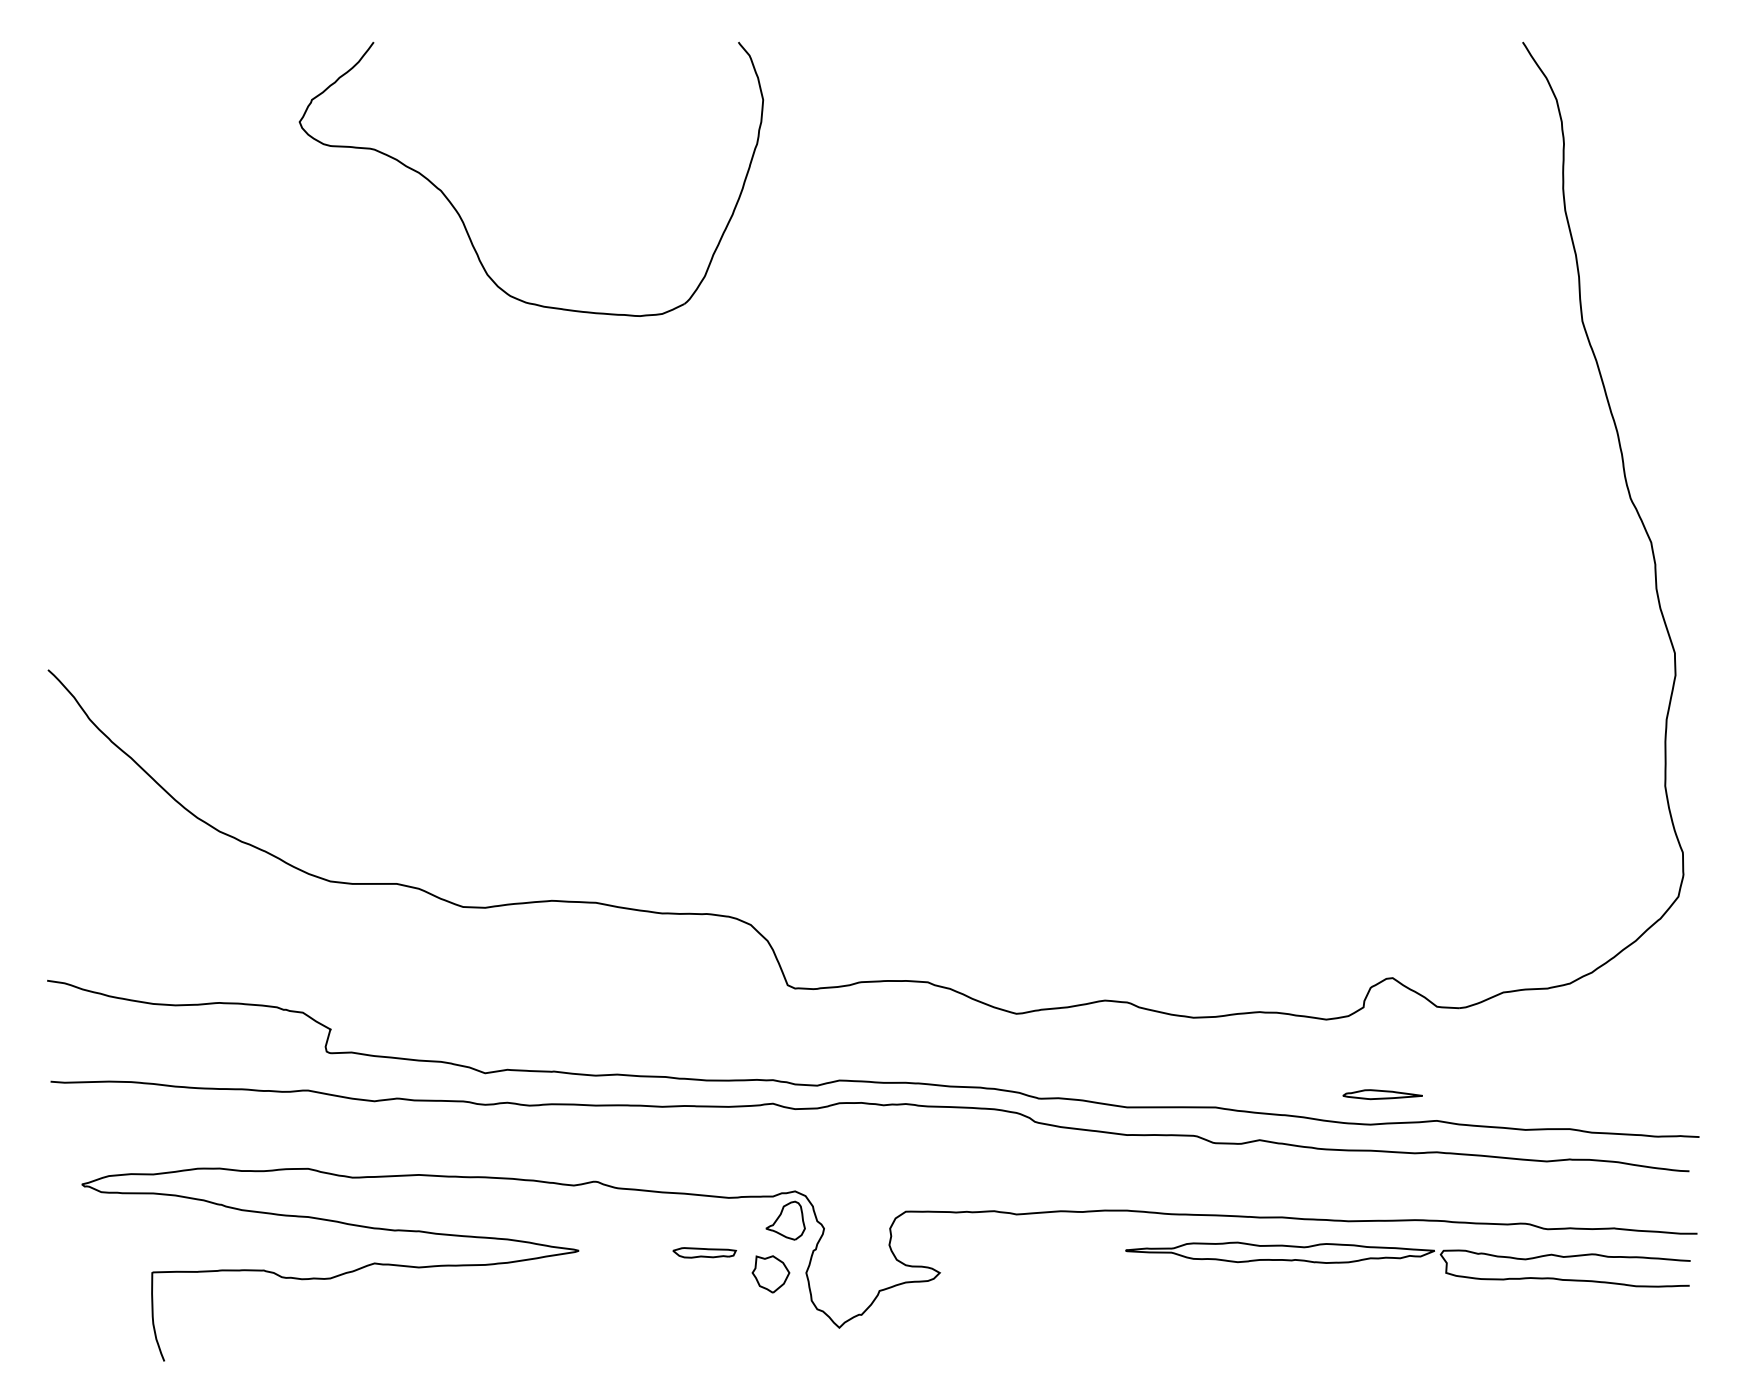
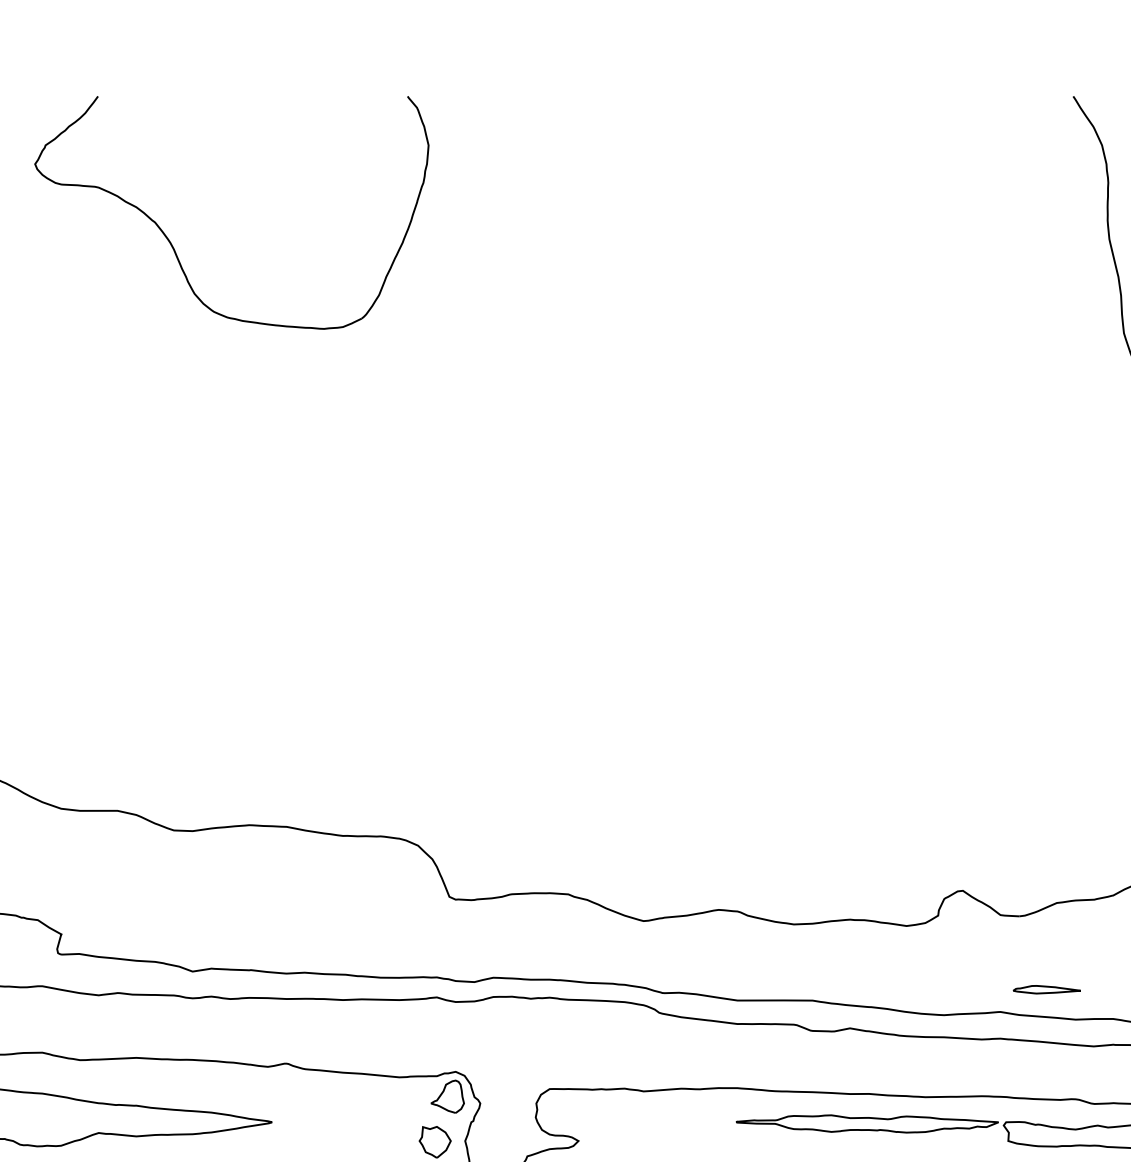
part: (1382, 1094) -> (1046, 989), moved
part: (704, 1252) -> (378, 1123), removed

